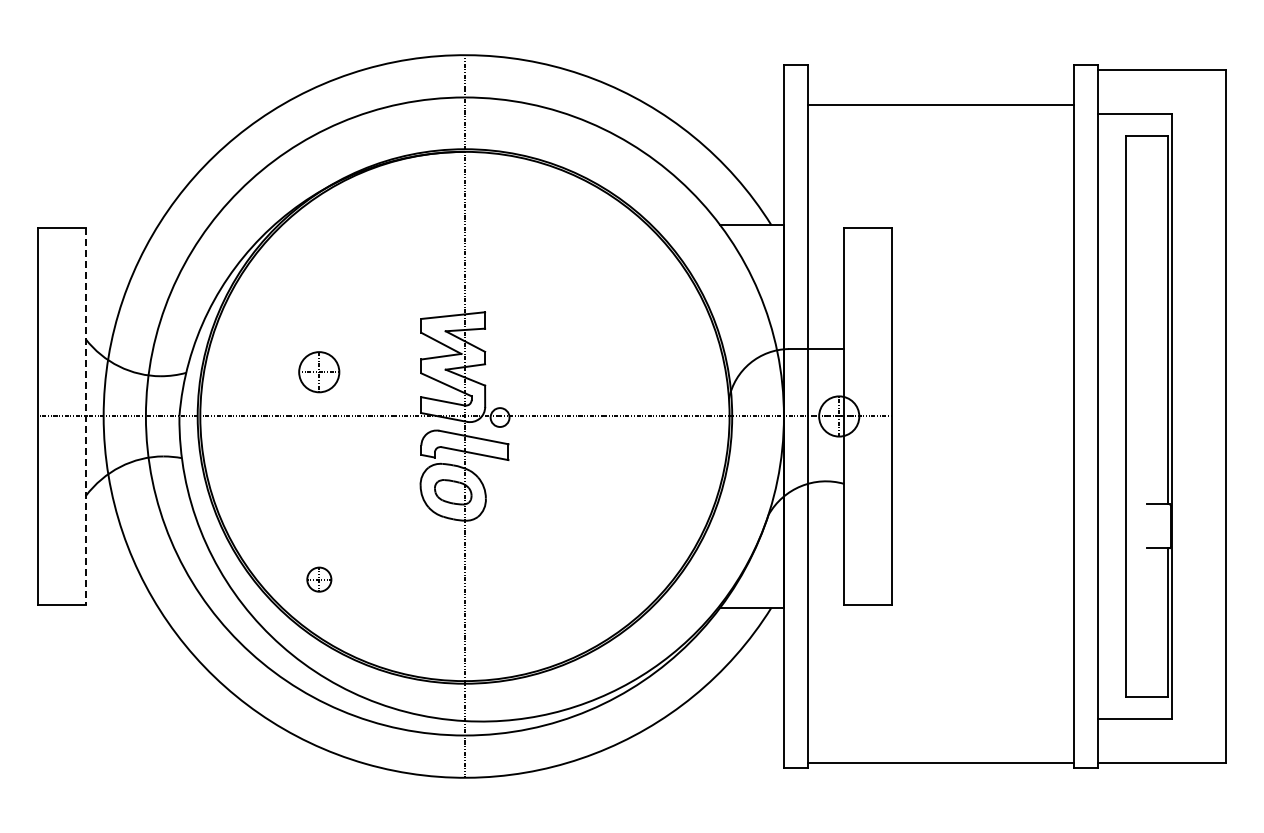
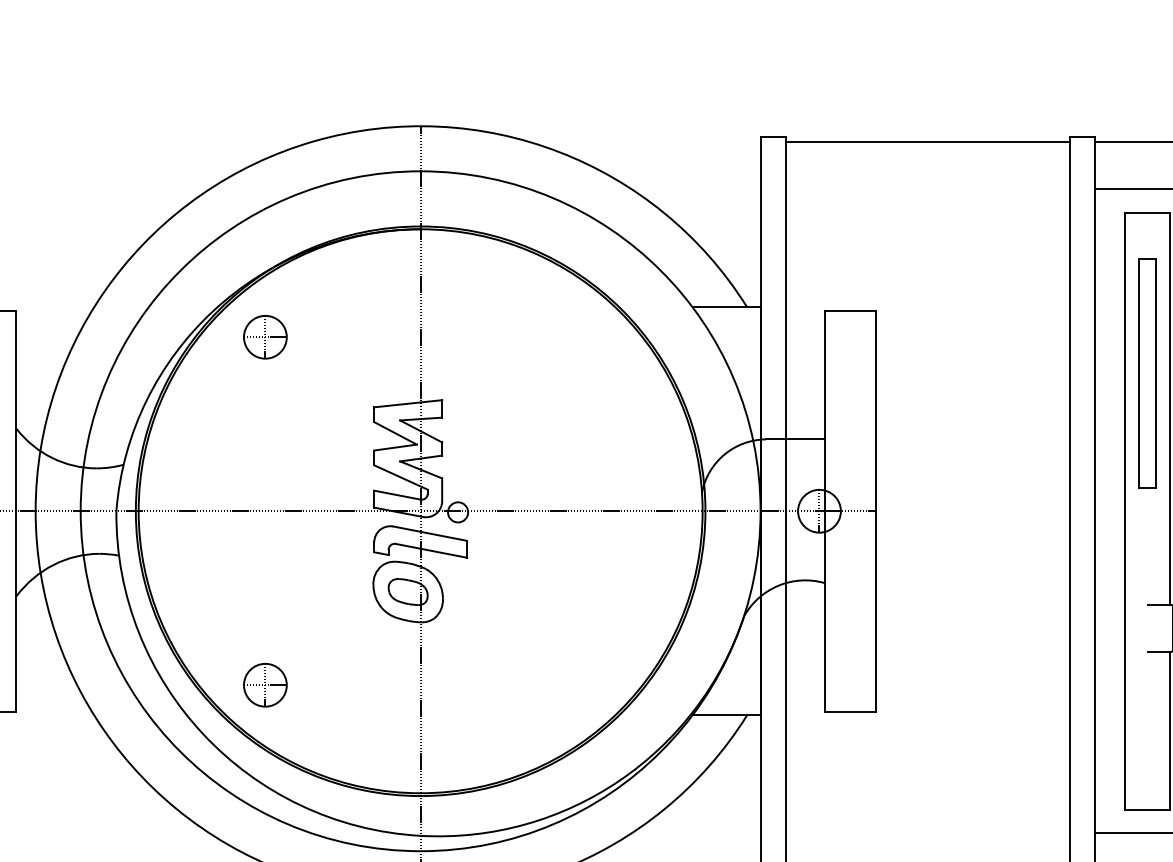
line: (940, 105) -> (927, 142), moved
part: (1146, 287) -> (1146, 373), added
part: (319, 372) -> (265, 337), moved
line: (85, 416) -> (16, 511), dashed -> solid
part: (319, 579) -> (265, 684), size x1.67

